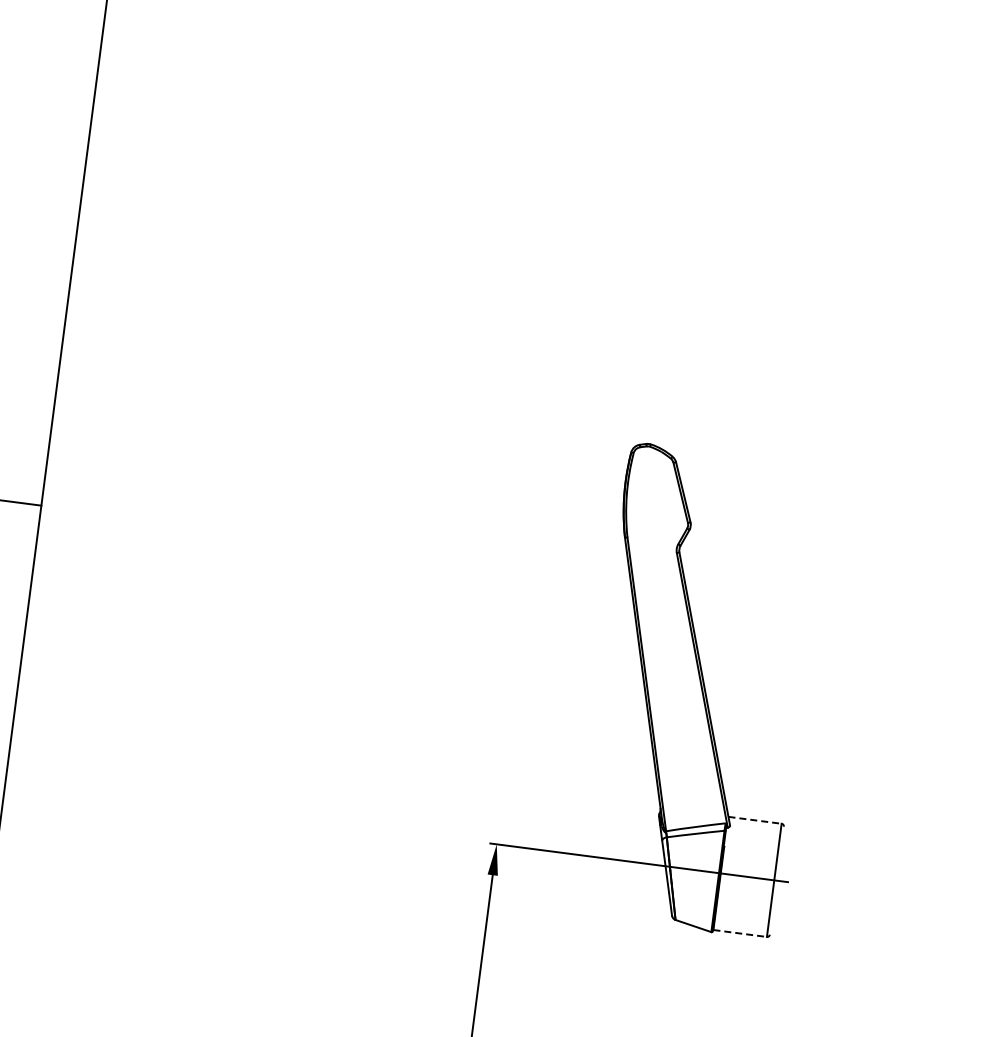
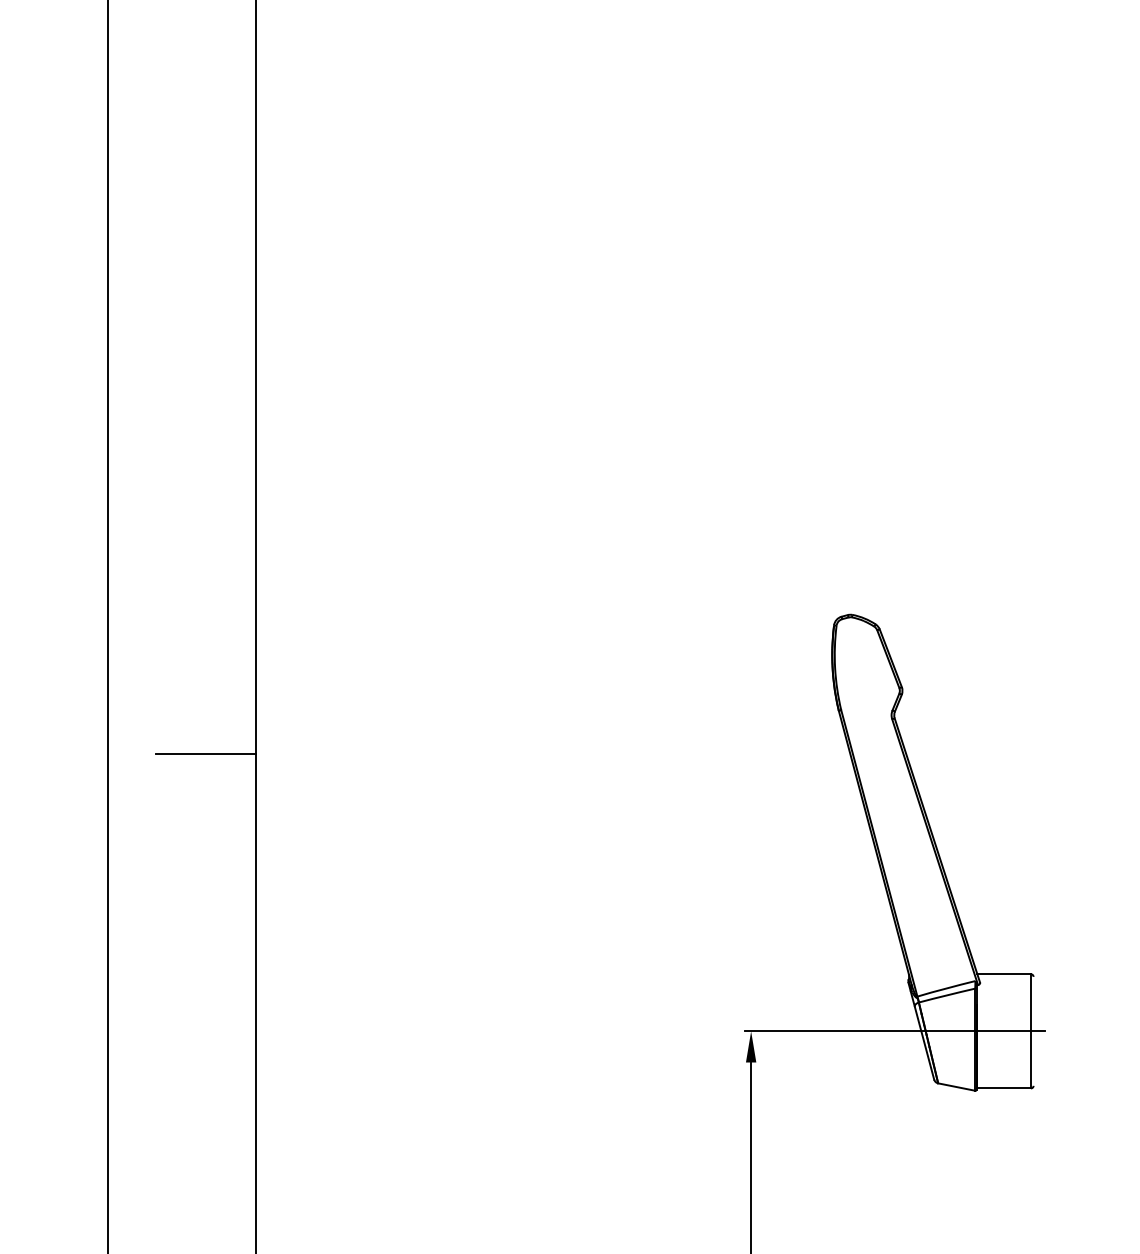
line: (755, 820) -> (1004, 974), dashed -> solid
line: (740, 933) -> (1004, 1088), dashed -> solid

